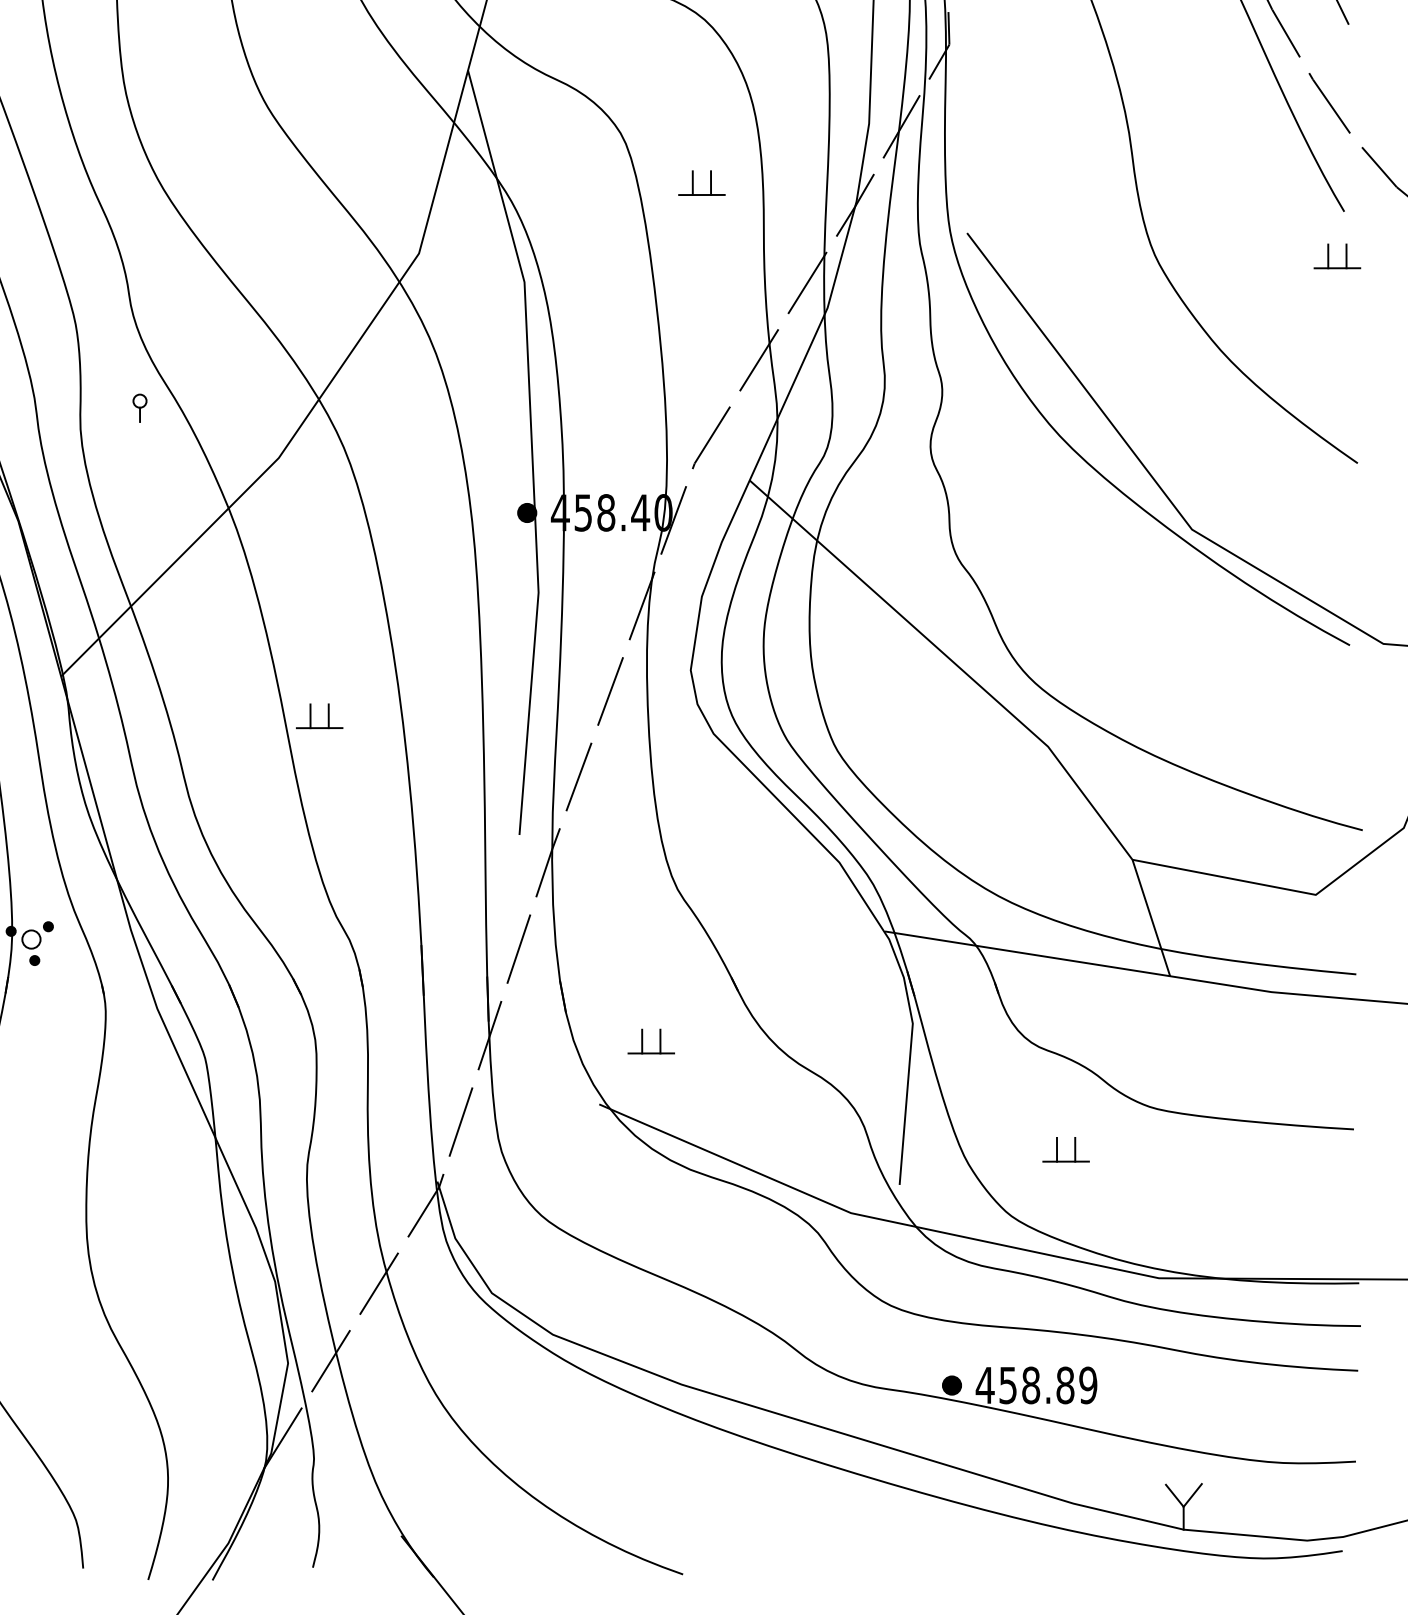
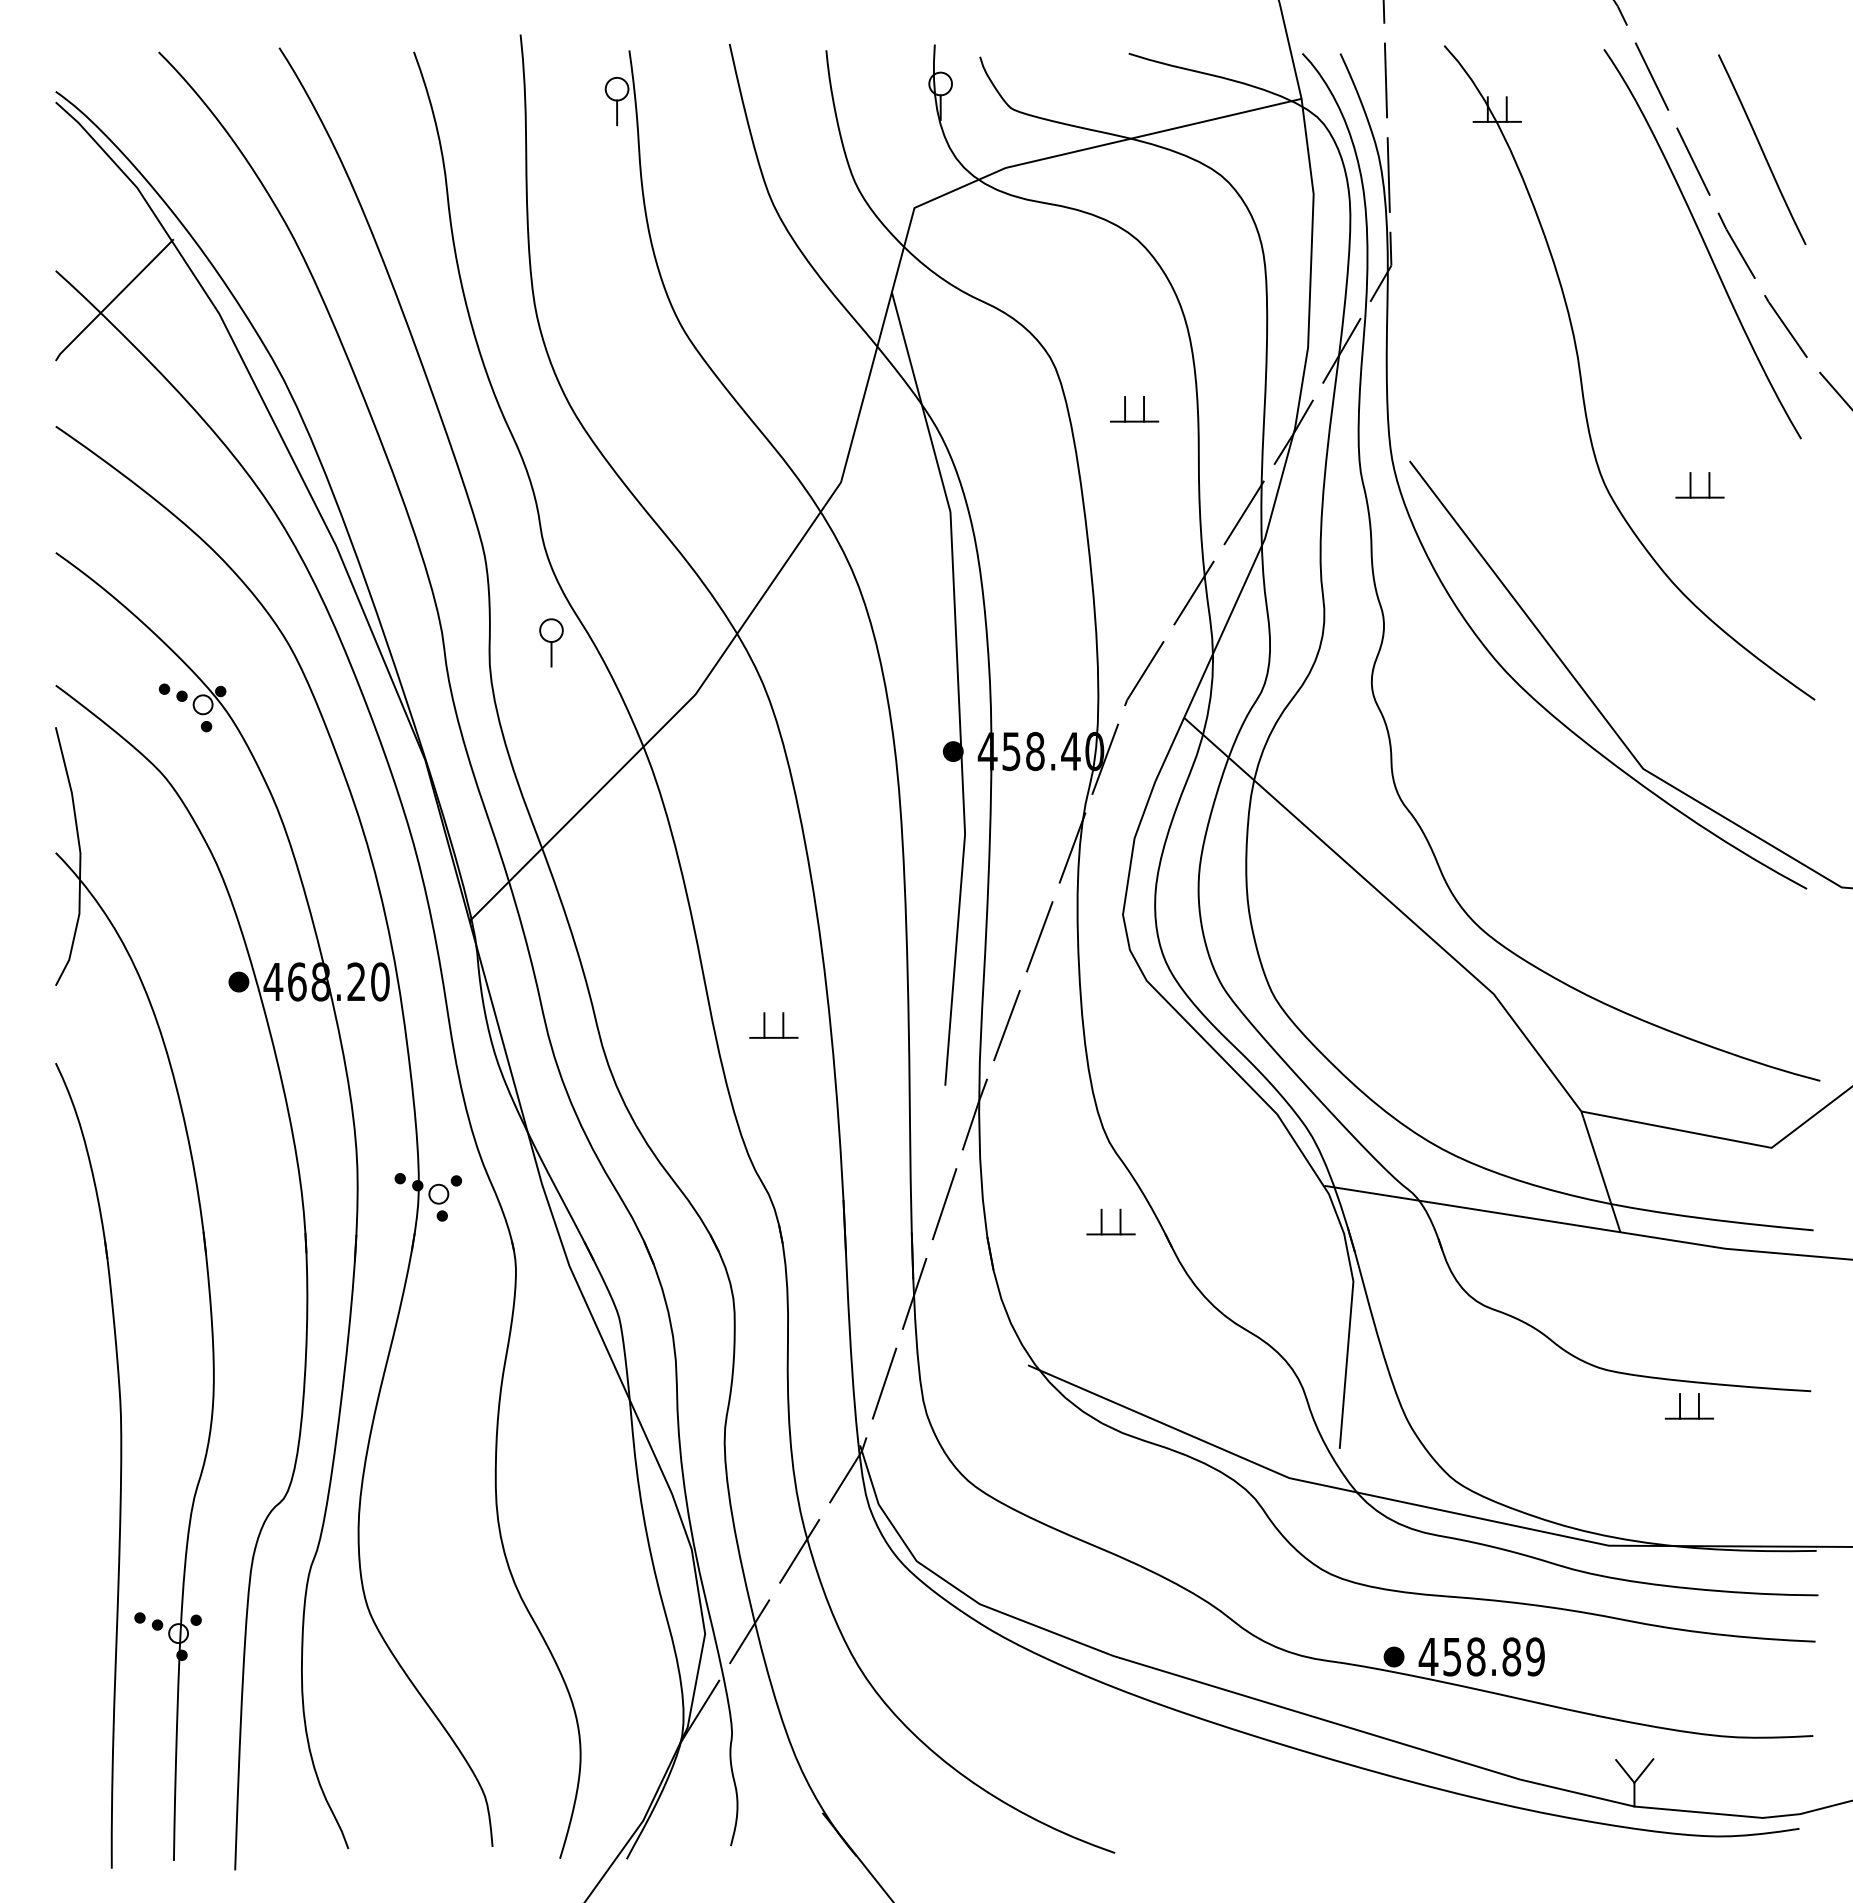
part: (1329, 256) -> (1691, 485), moved
part: (140, 407) -> (551, 642), size x1.67
part: (311, 716) -> (765, 1025), moved
part: (643, 1041) -> (1102, 1221), moved
part: (1057, 1149) -> (1680, 1406), moved

